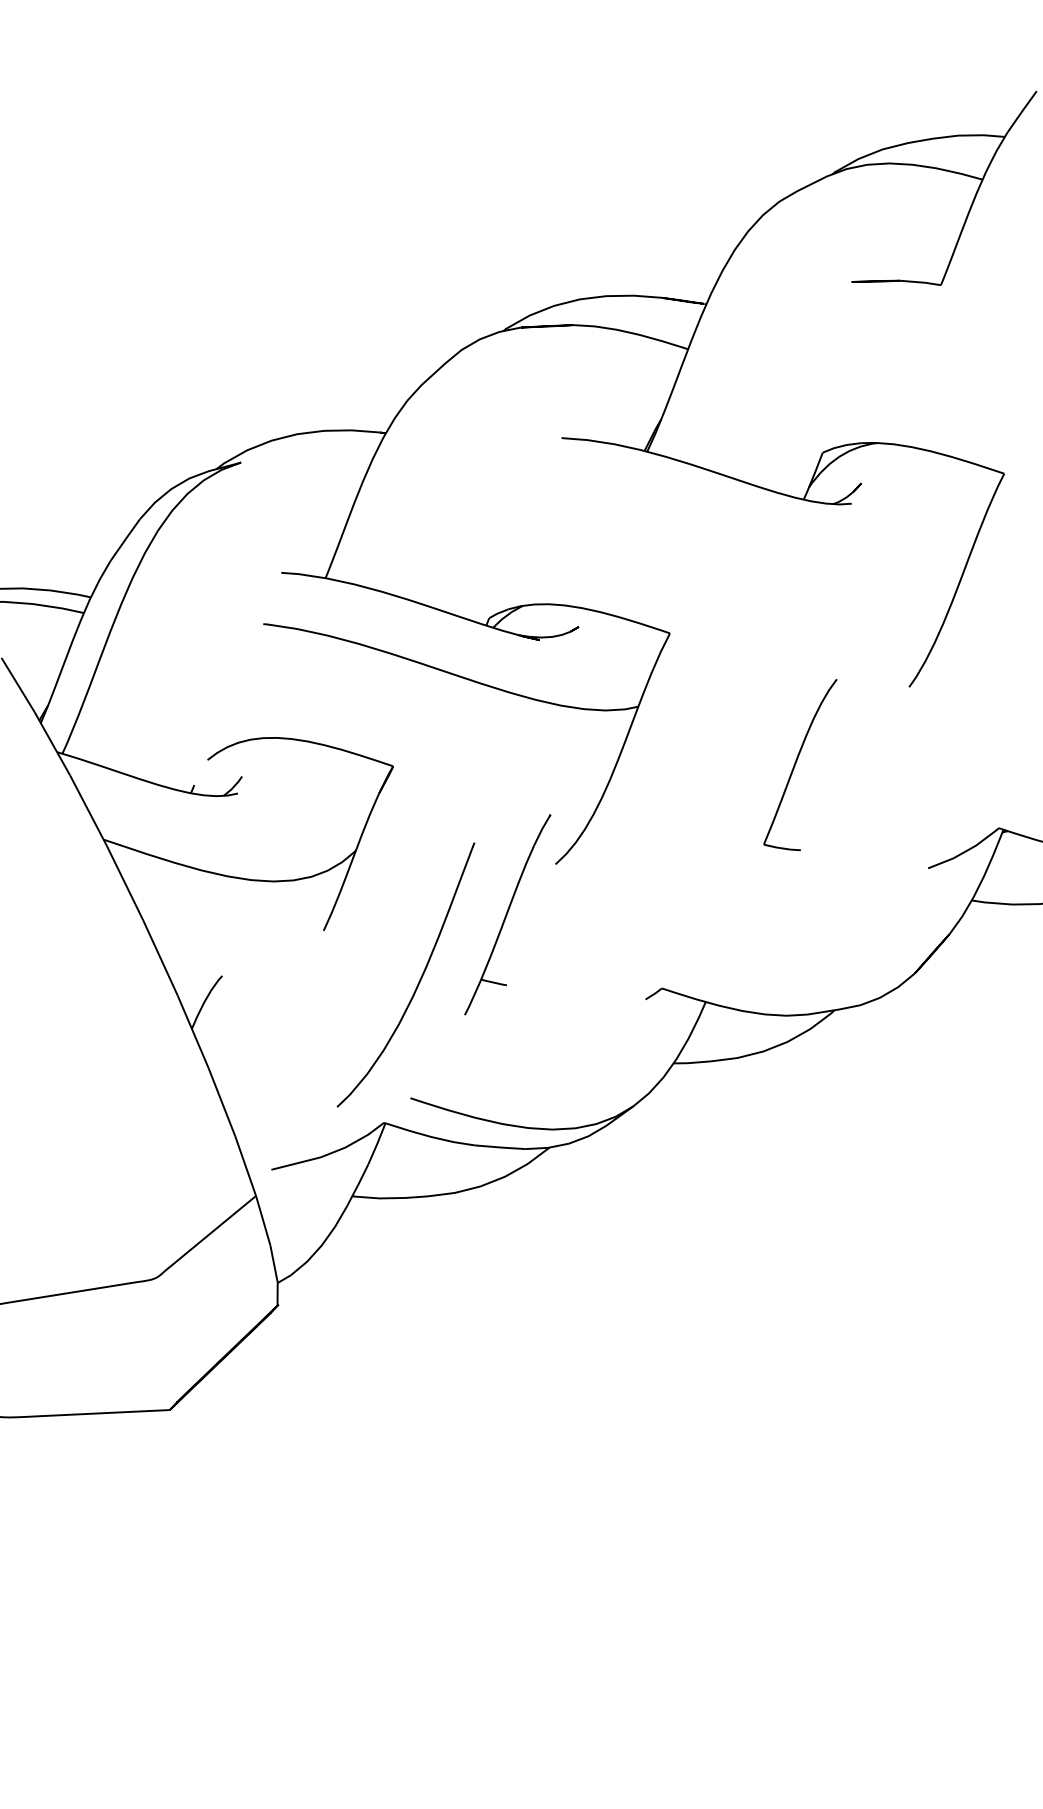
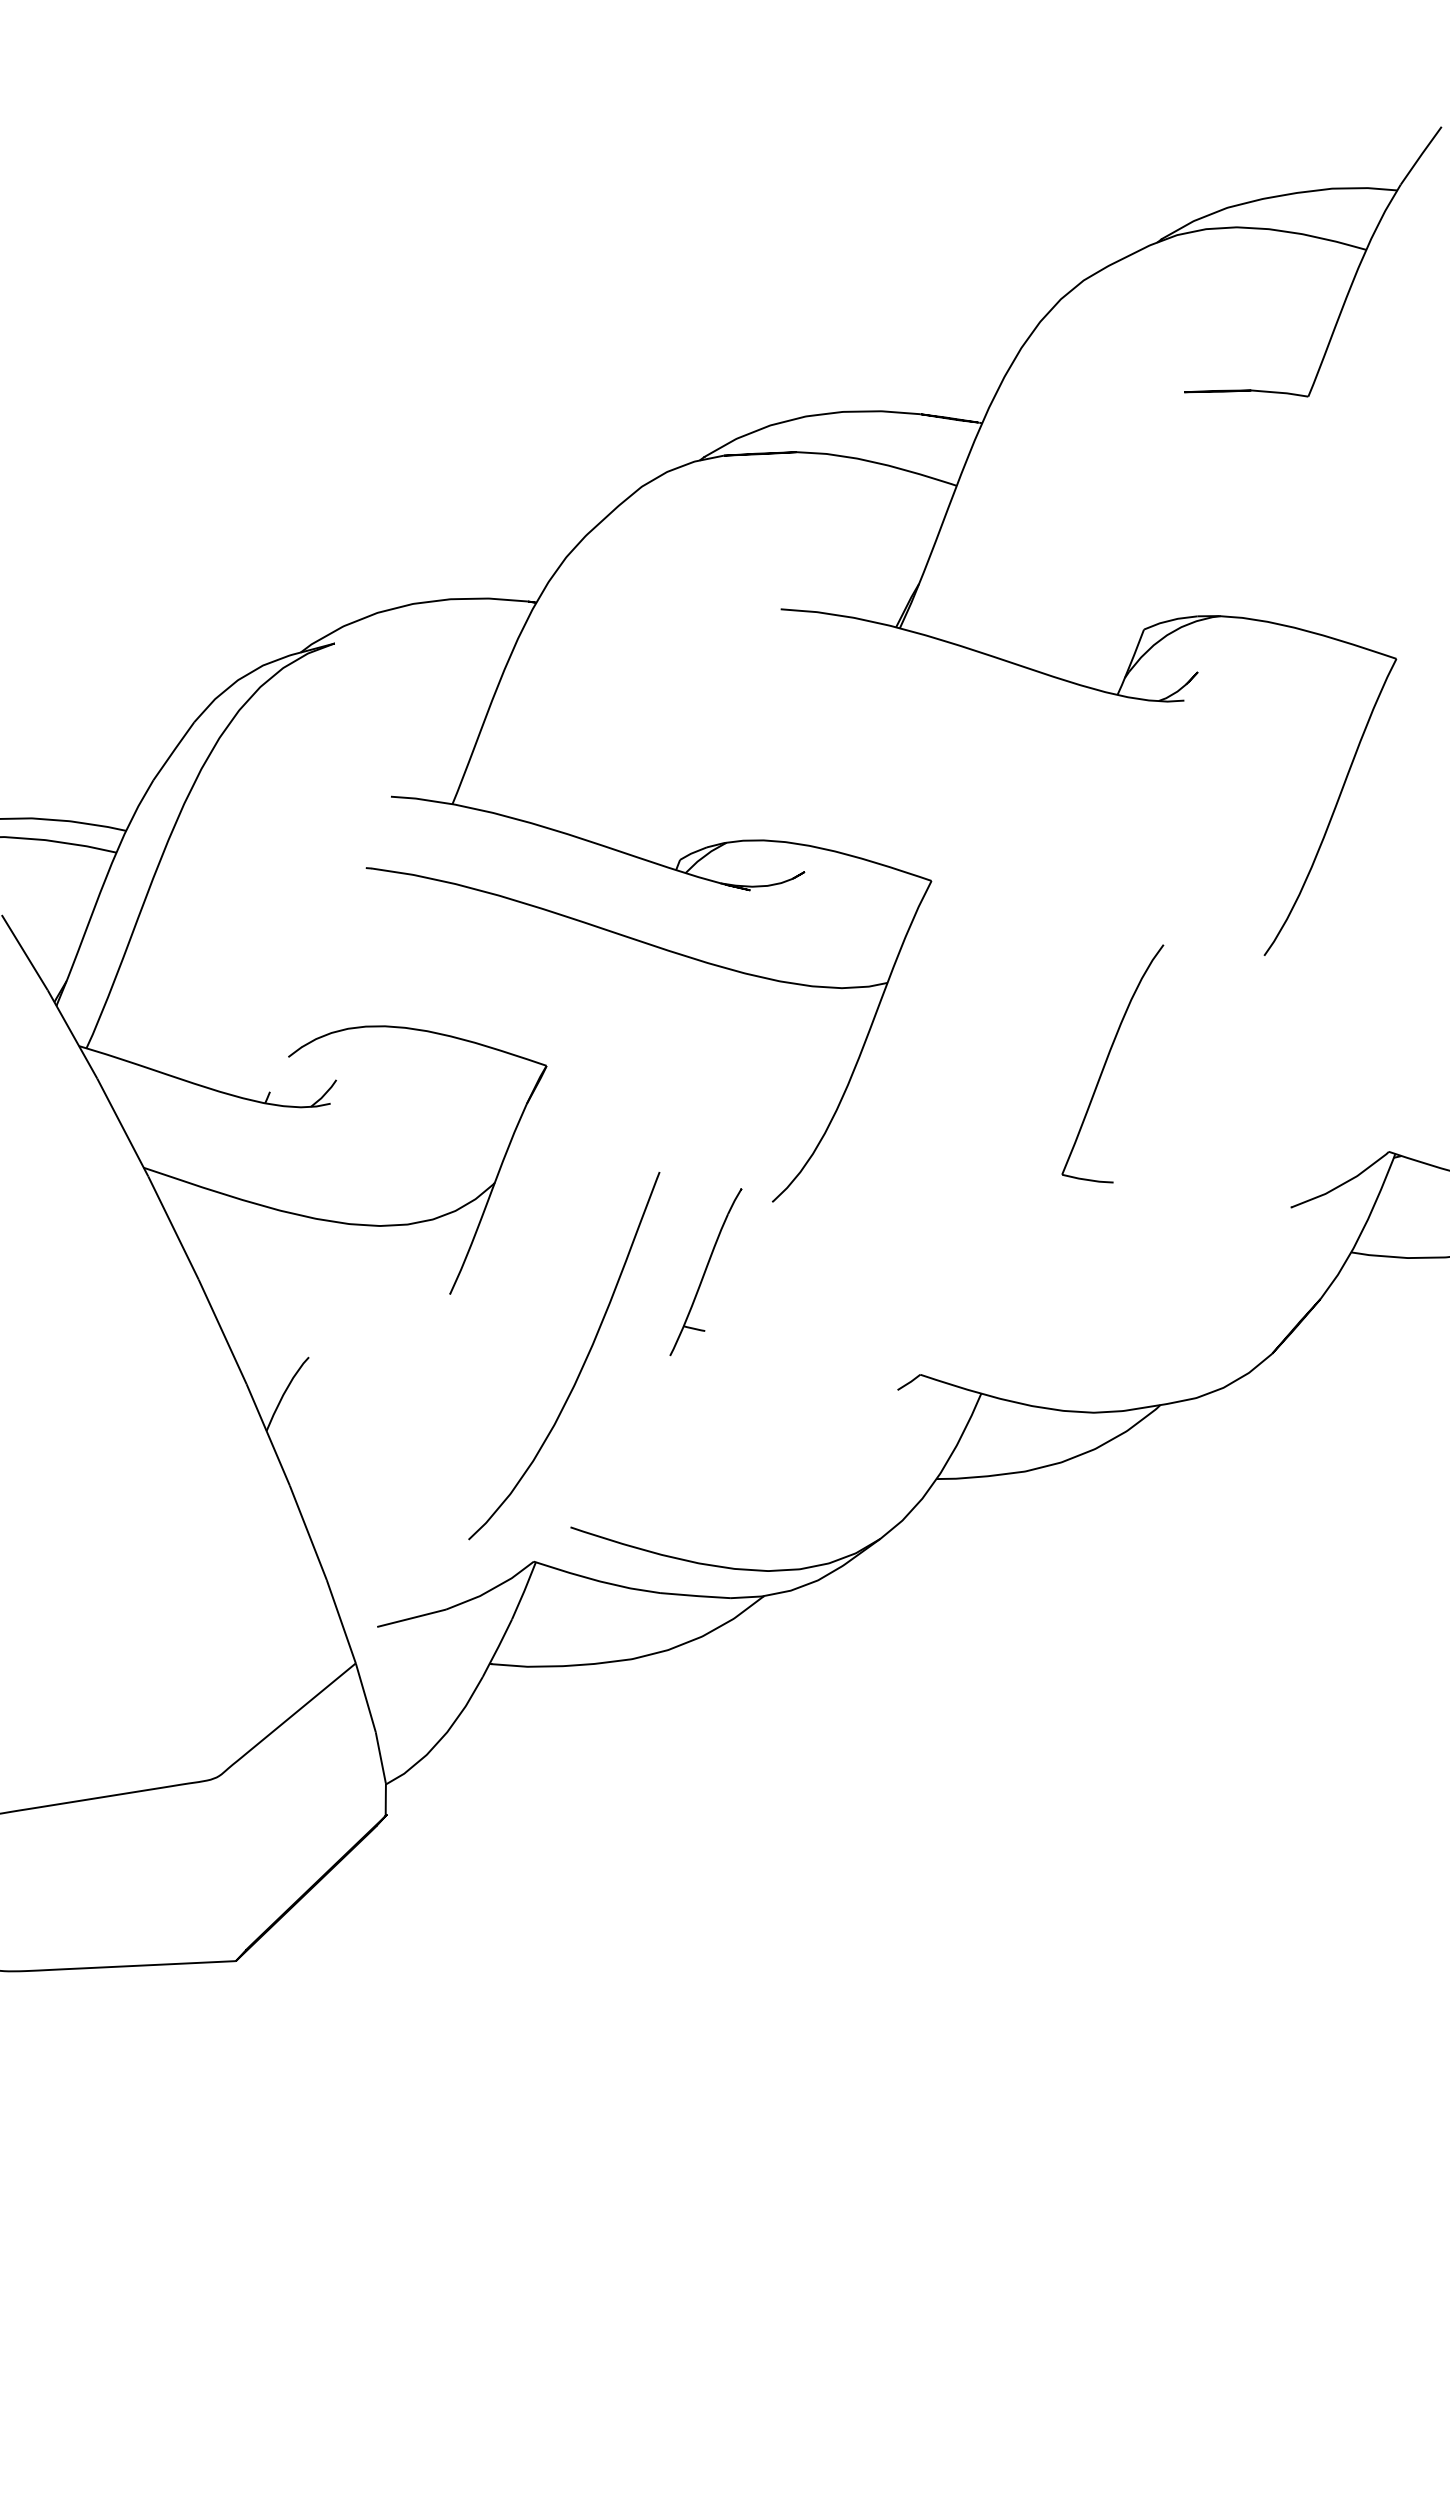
part: (507, 914) -> (705, 1271), size x0.6

